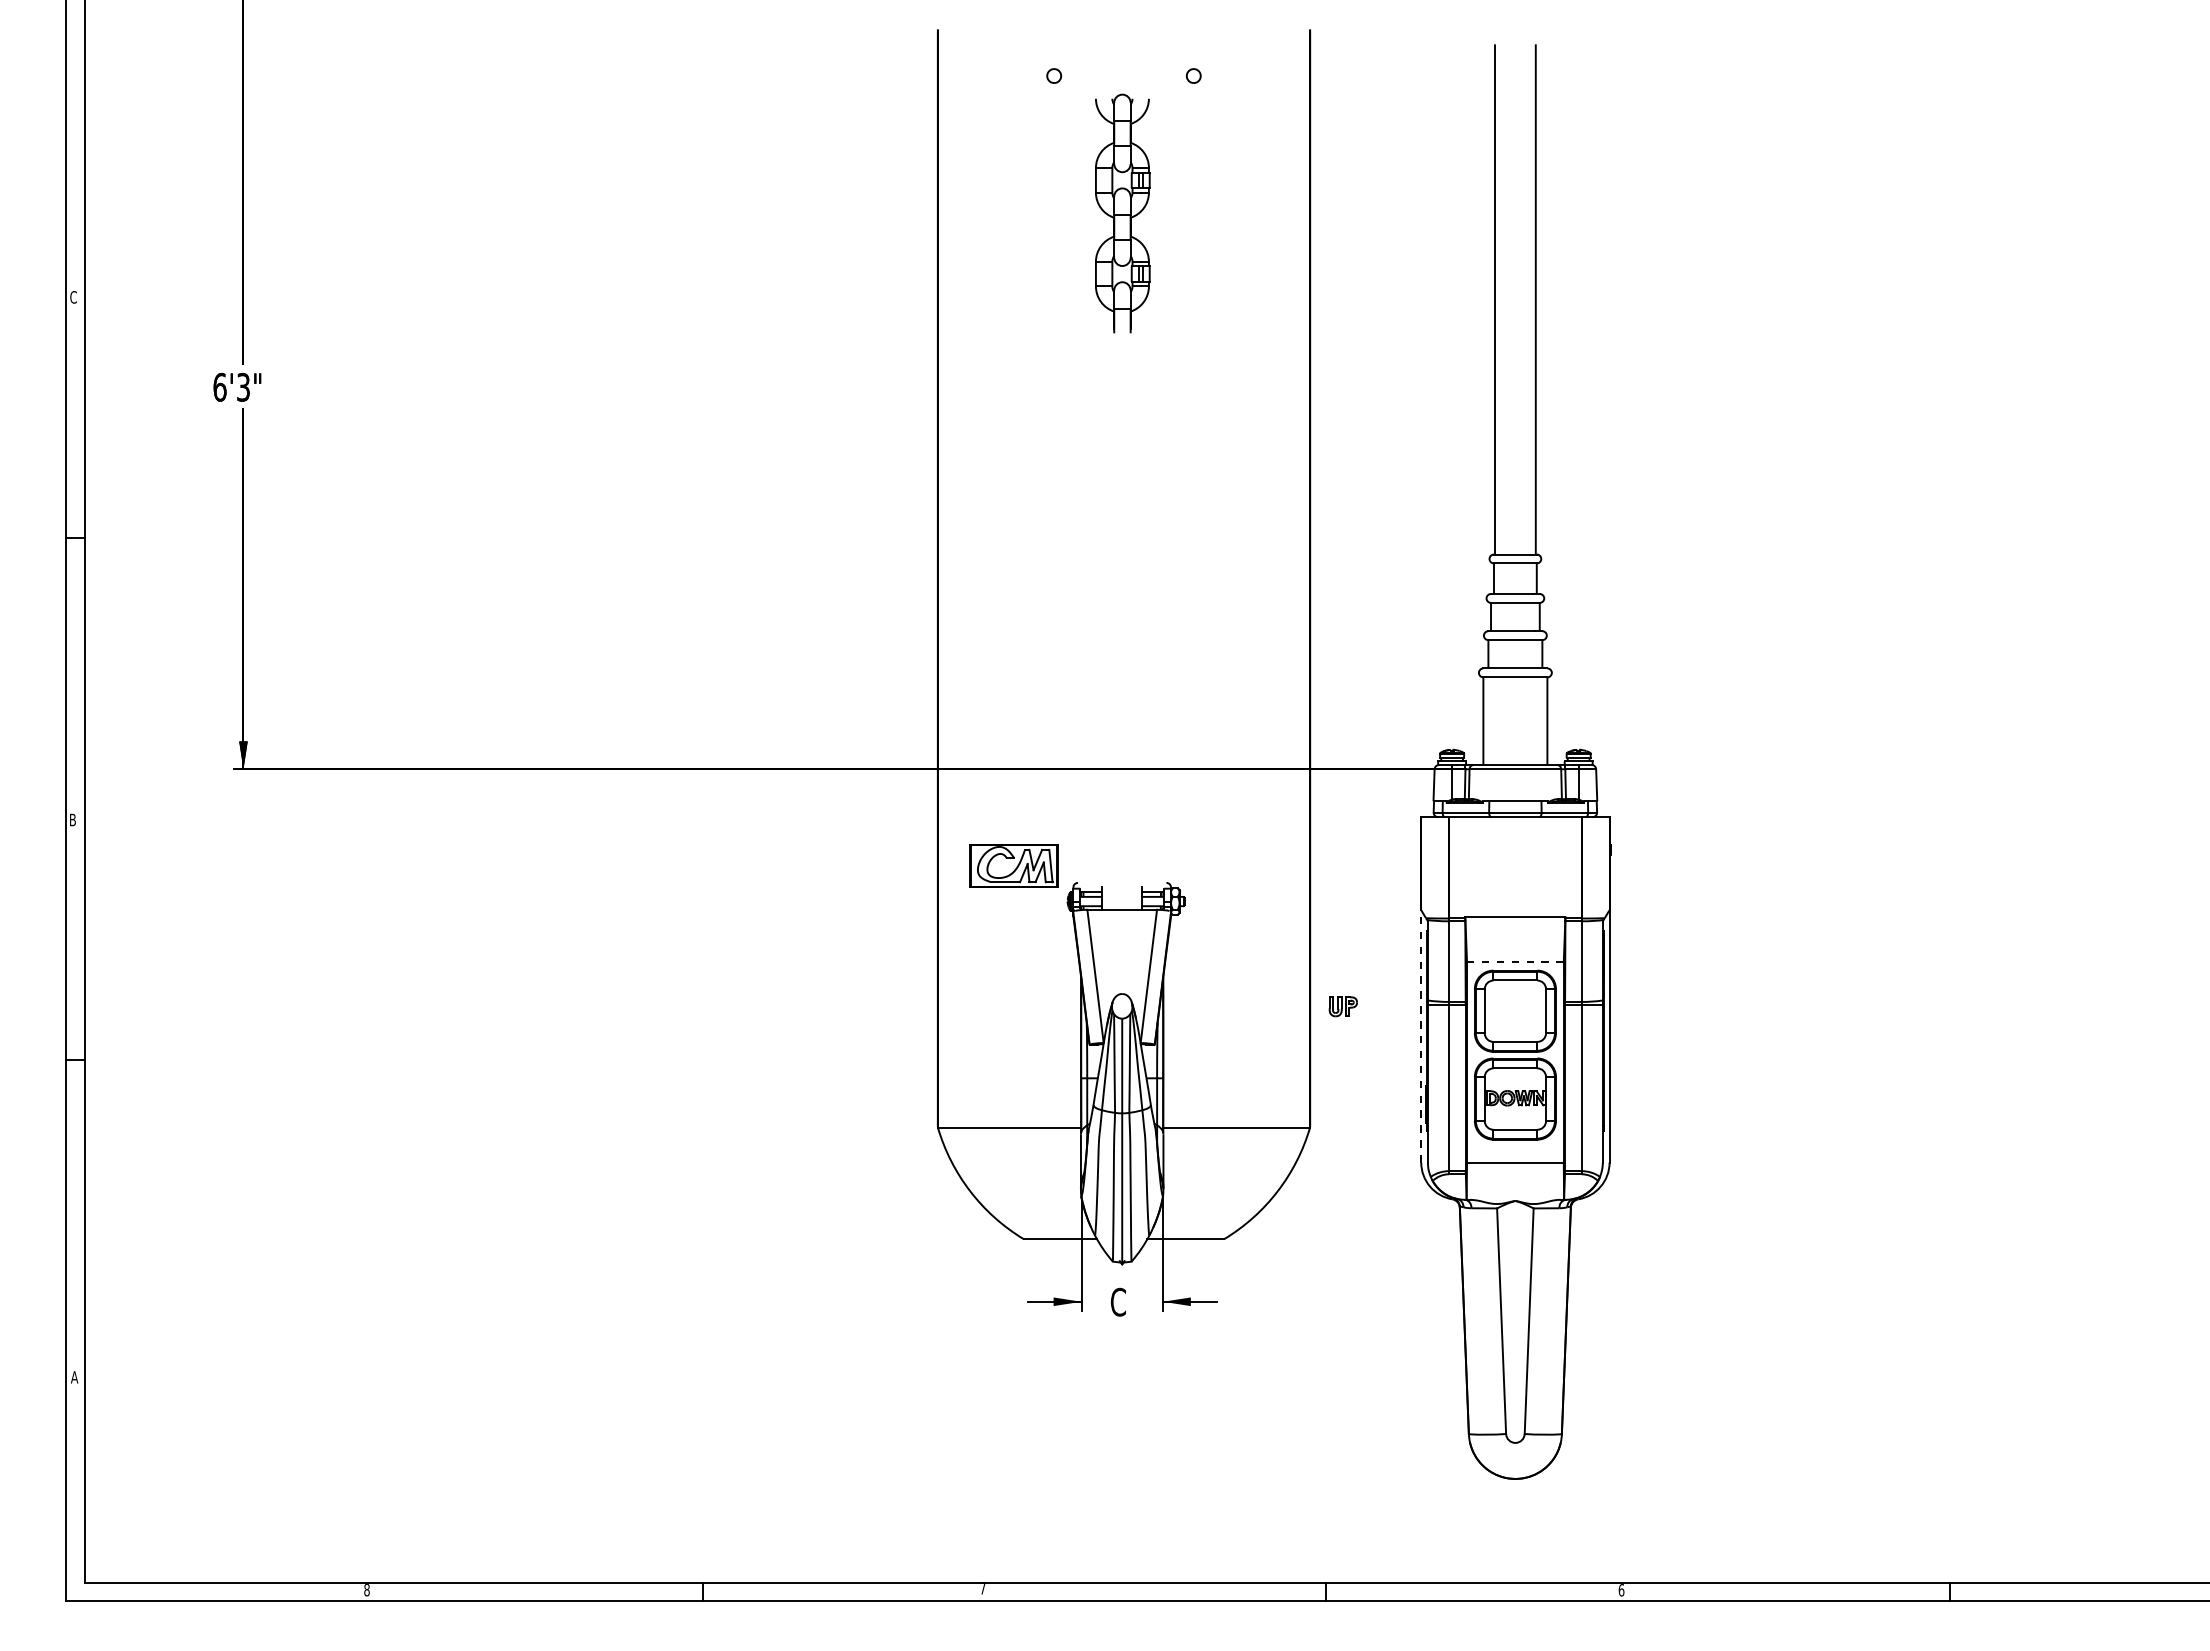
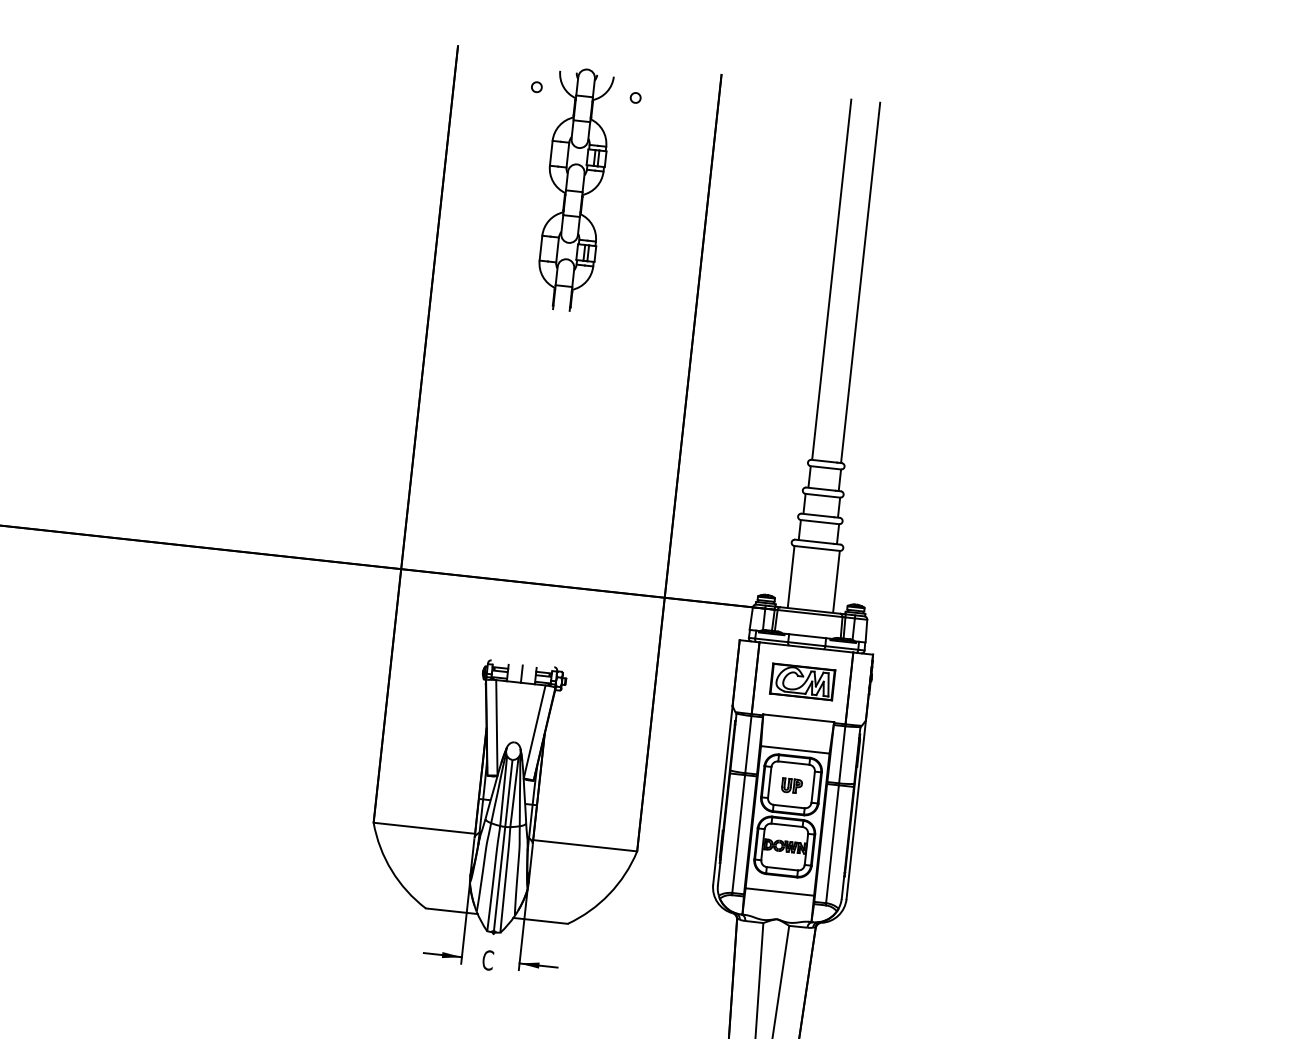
part: (1122, 213) -> (574, 189), size x1.43
part: (1013, 865) -> (802, 681), moved
line: (1122, 897) -> (522, 674), added
line: (1515, 961) -> (795, 749), dashed -> solid
part: (1342, 1006) -> (791, 785), moved
line: (1421, 1035) -> (723, 794), dashed -> solid

